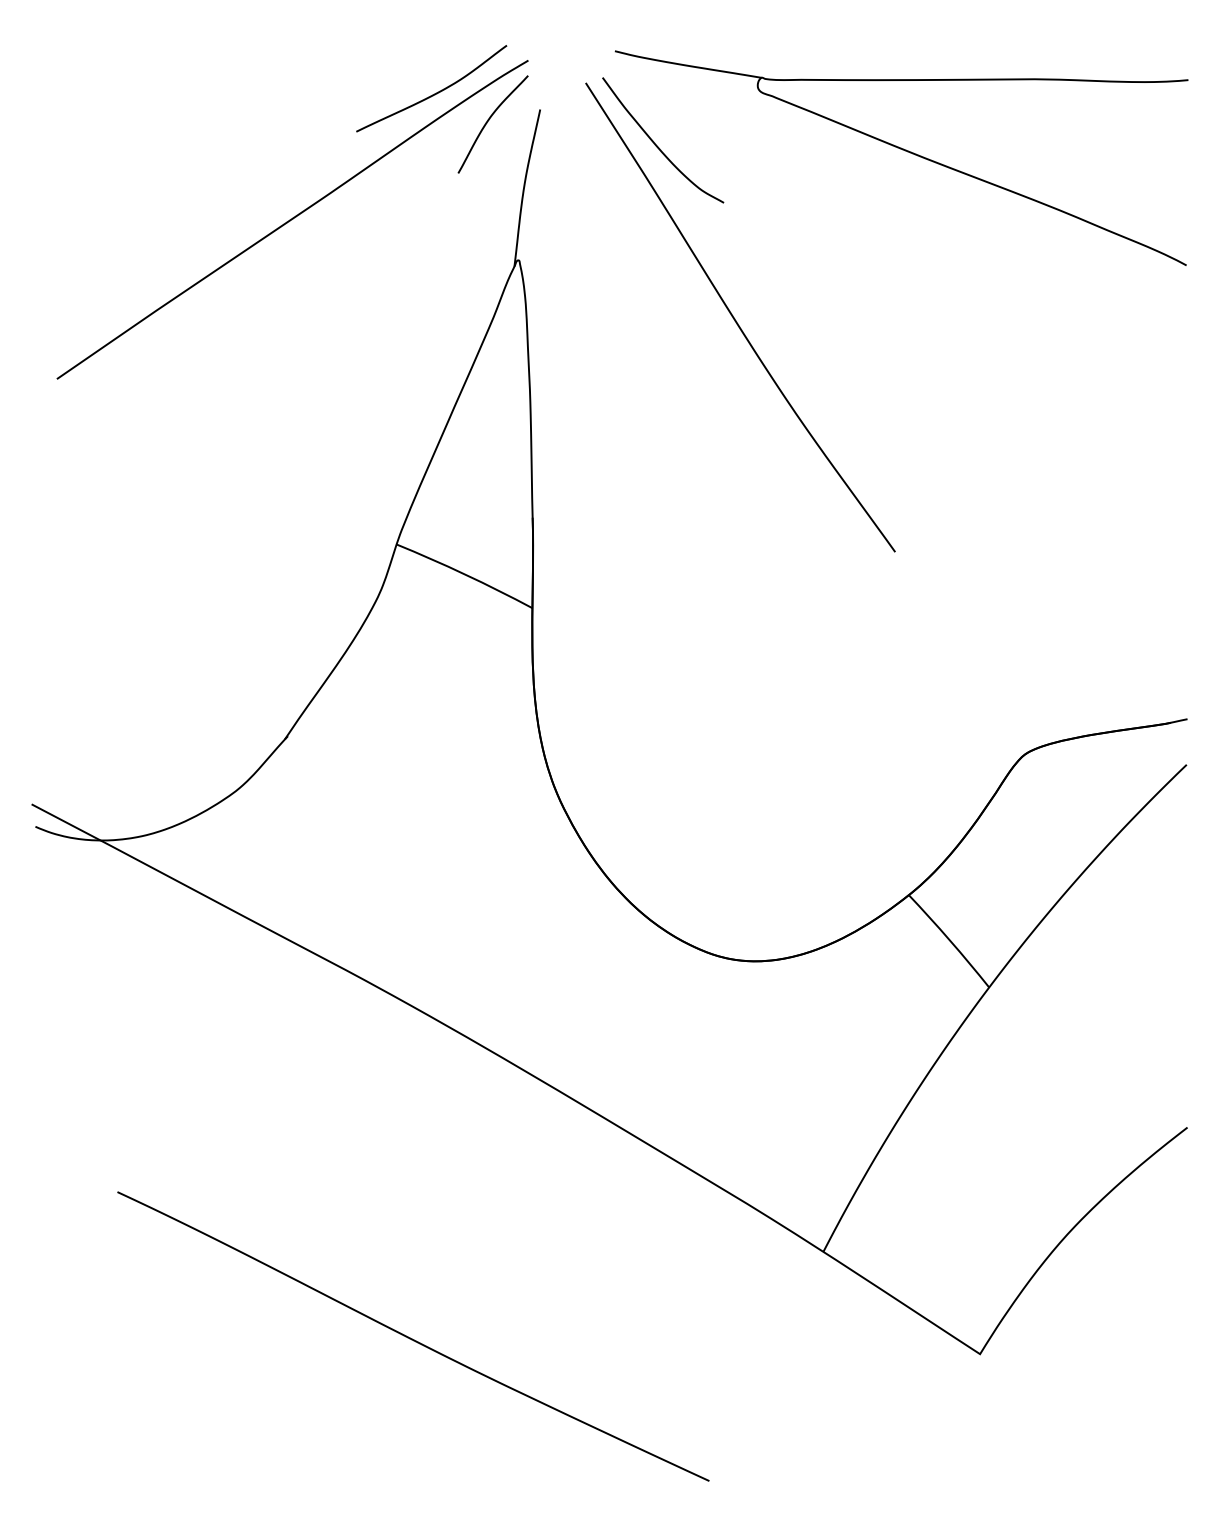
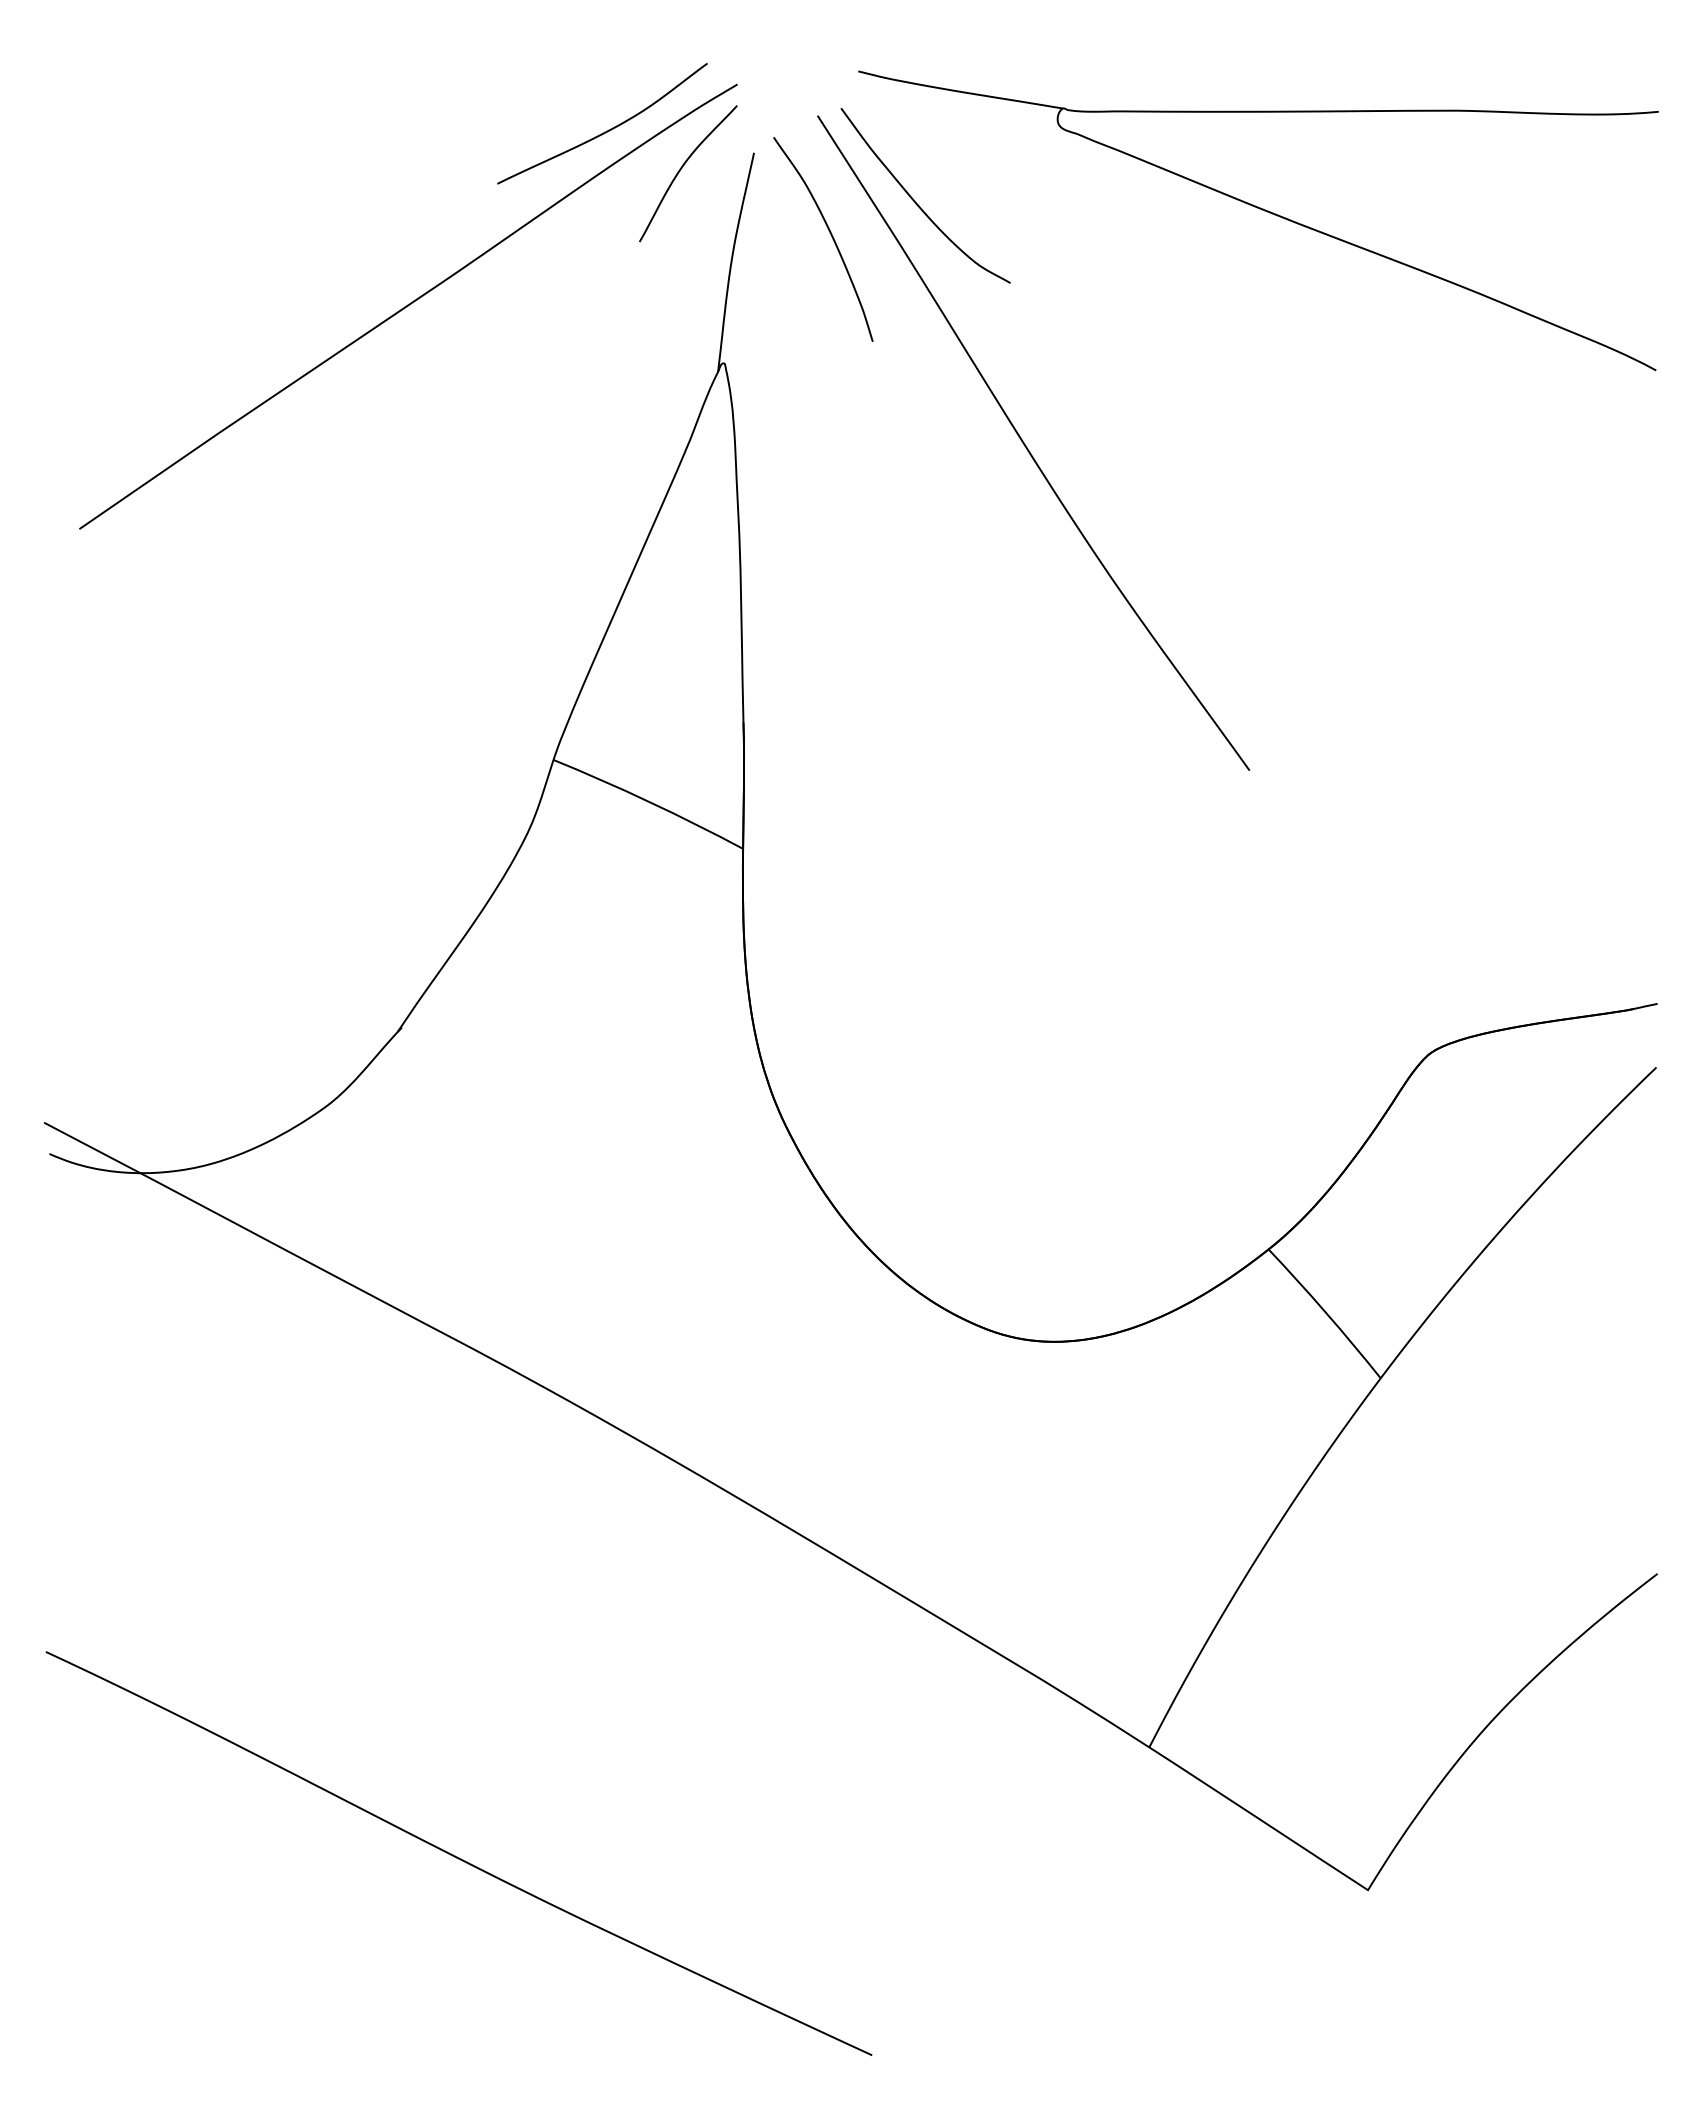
curve: (595, 168) -> (830, 235), added
curve: (412, 1338) -> (457, 1856), moved

